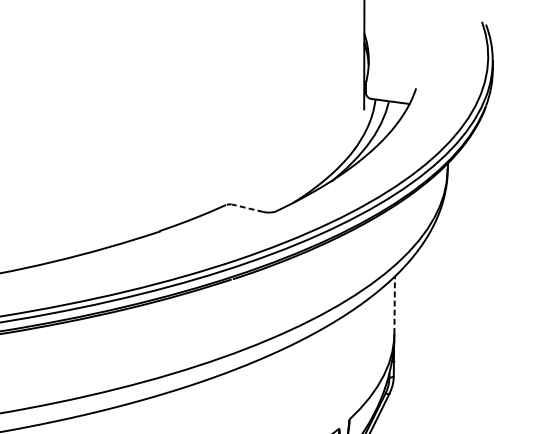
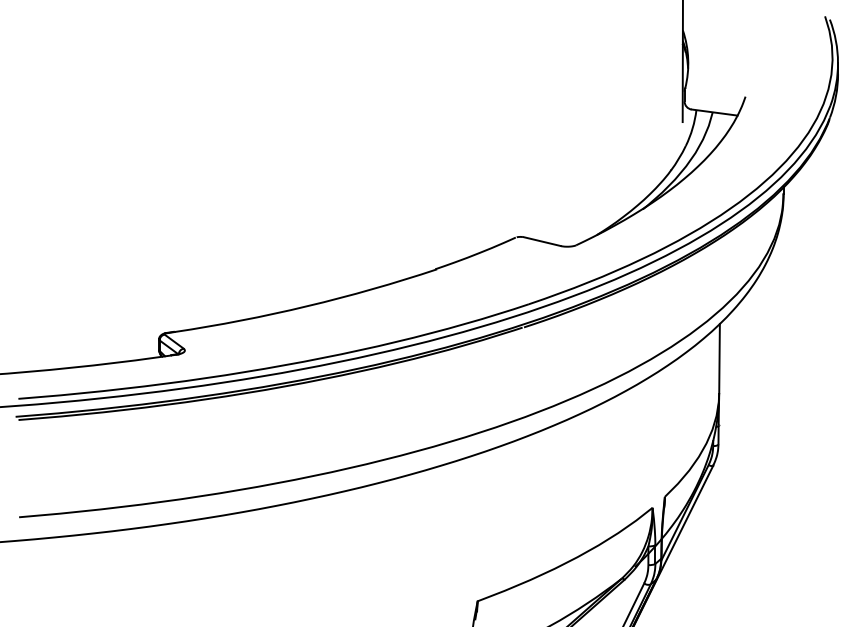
line: (247, 208) -> (541, 241), dashed -> solid
line: (394, 305) -> (719, 358), dashed -> solid

